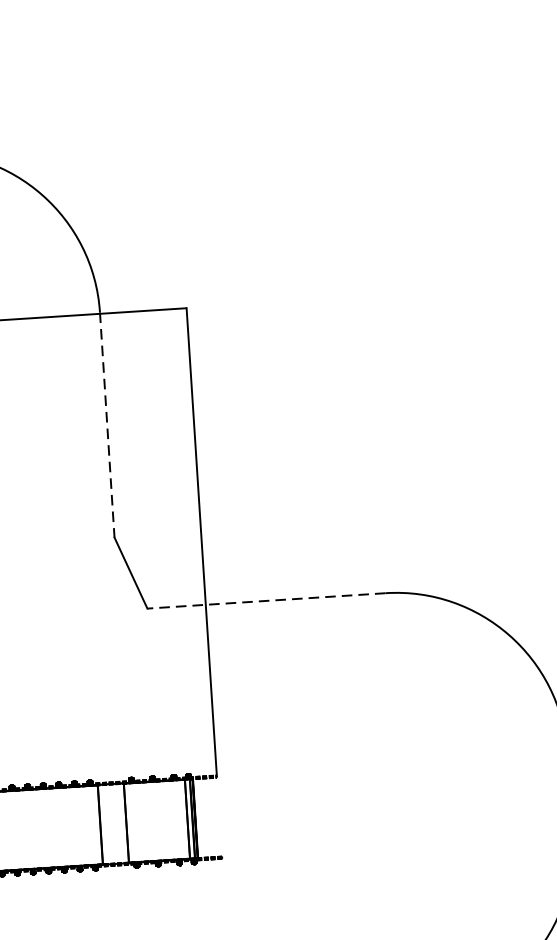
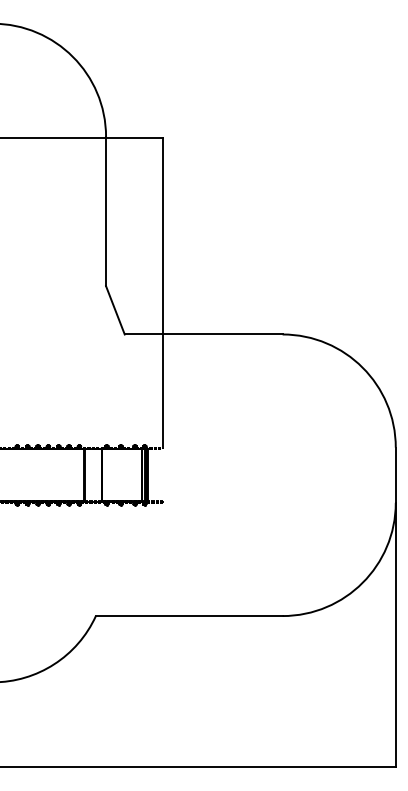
line: (107, 424) -> (106, 211), dashed -> solid
line: (266, 600) -> (203, 334), dashed -> solid

